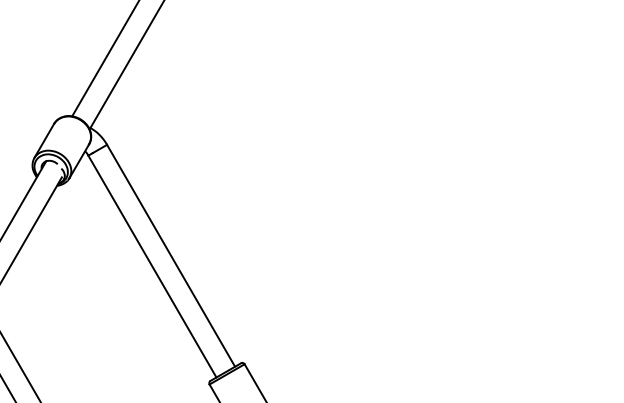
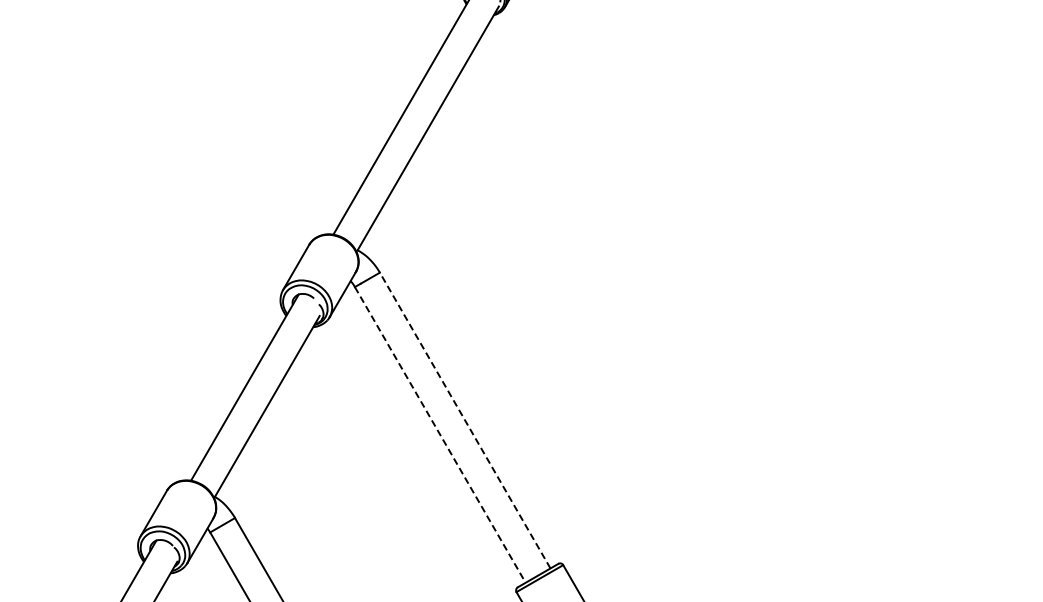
line: (171, 255) -> (465, 420), solid -> dashed
line: (152, 266) -> (440, 434), solid -> dashed

